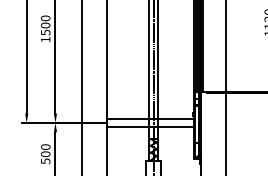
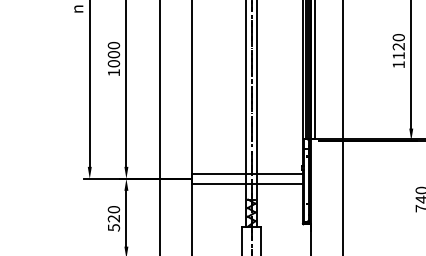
text: (45, 32) -> (113, 63), 1500 -> 1000
text: (46, 154) -> (114, 218), 500 -> 520

